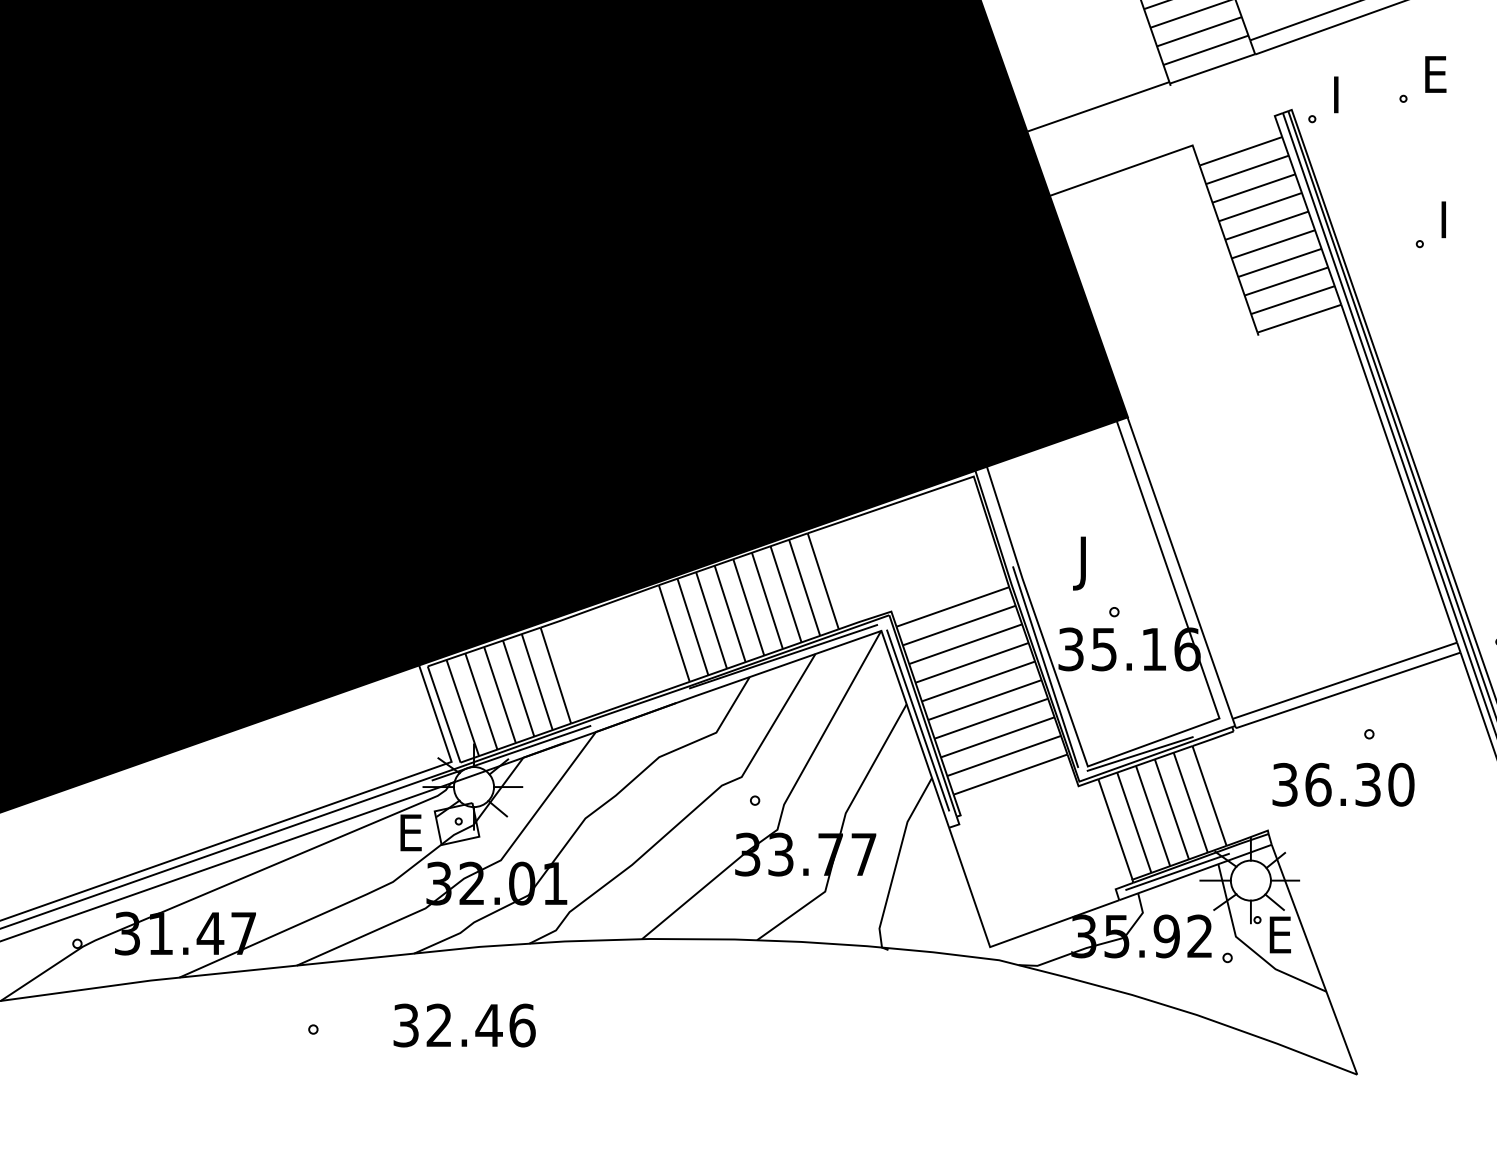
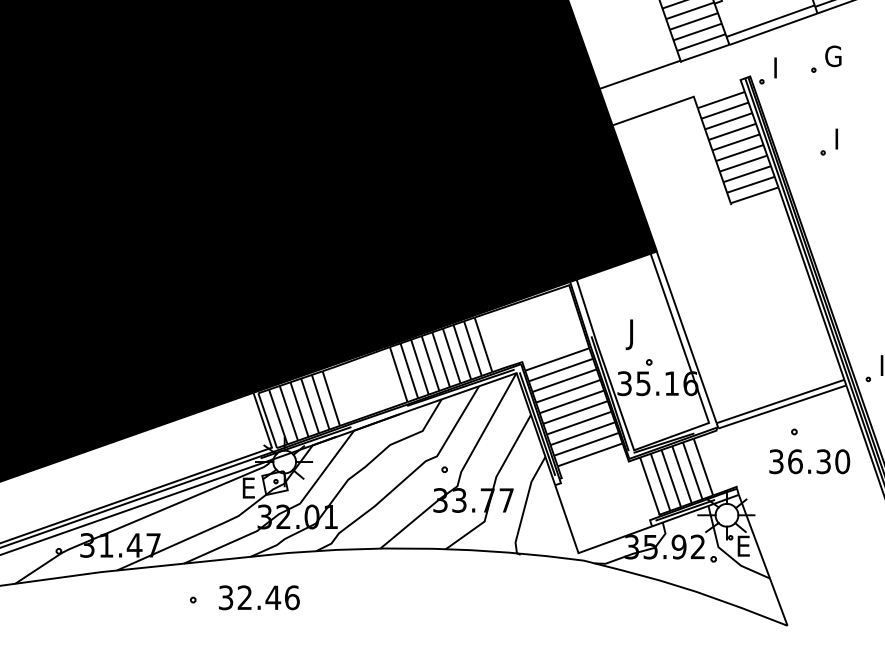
text: (1437, 74) -> (833, 56), E -> G
text: (1343, 784) -> (809, 461), moved
text: (464, 1025) -> (259, 597), moved

